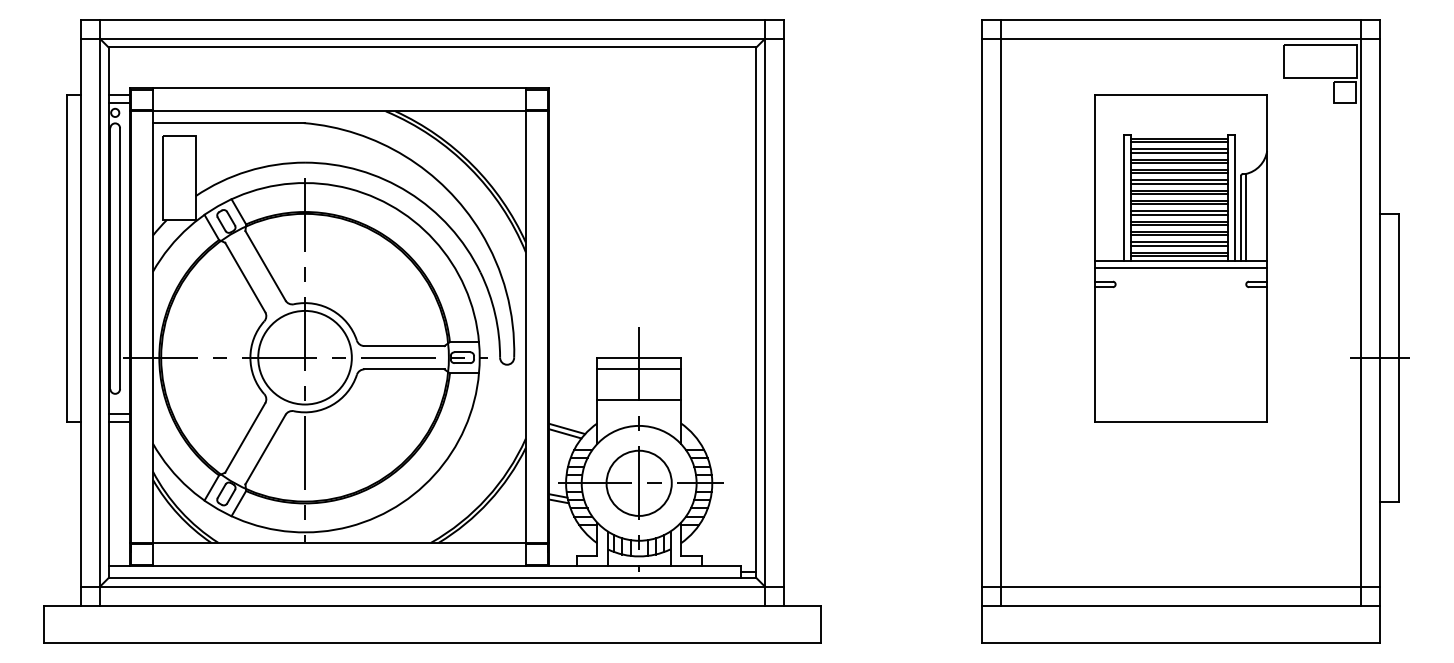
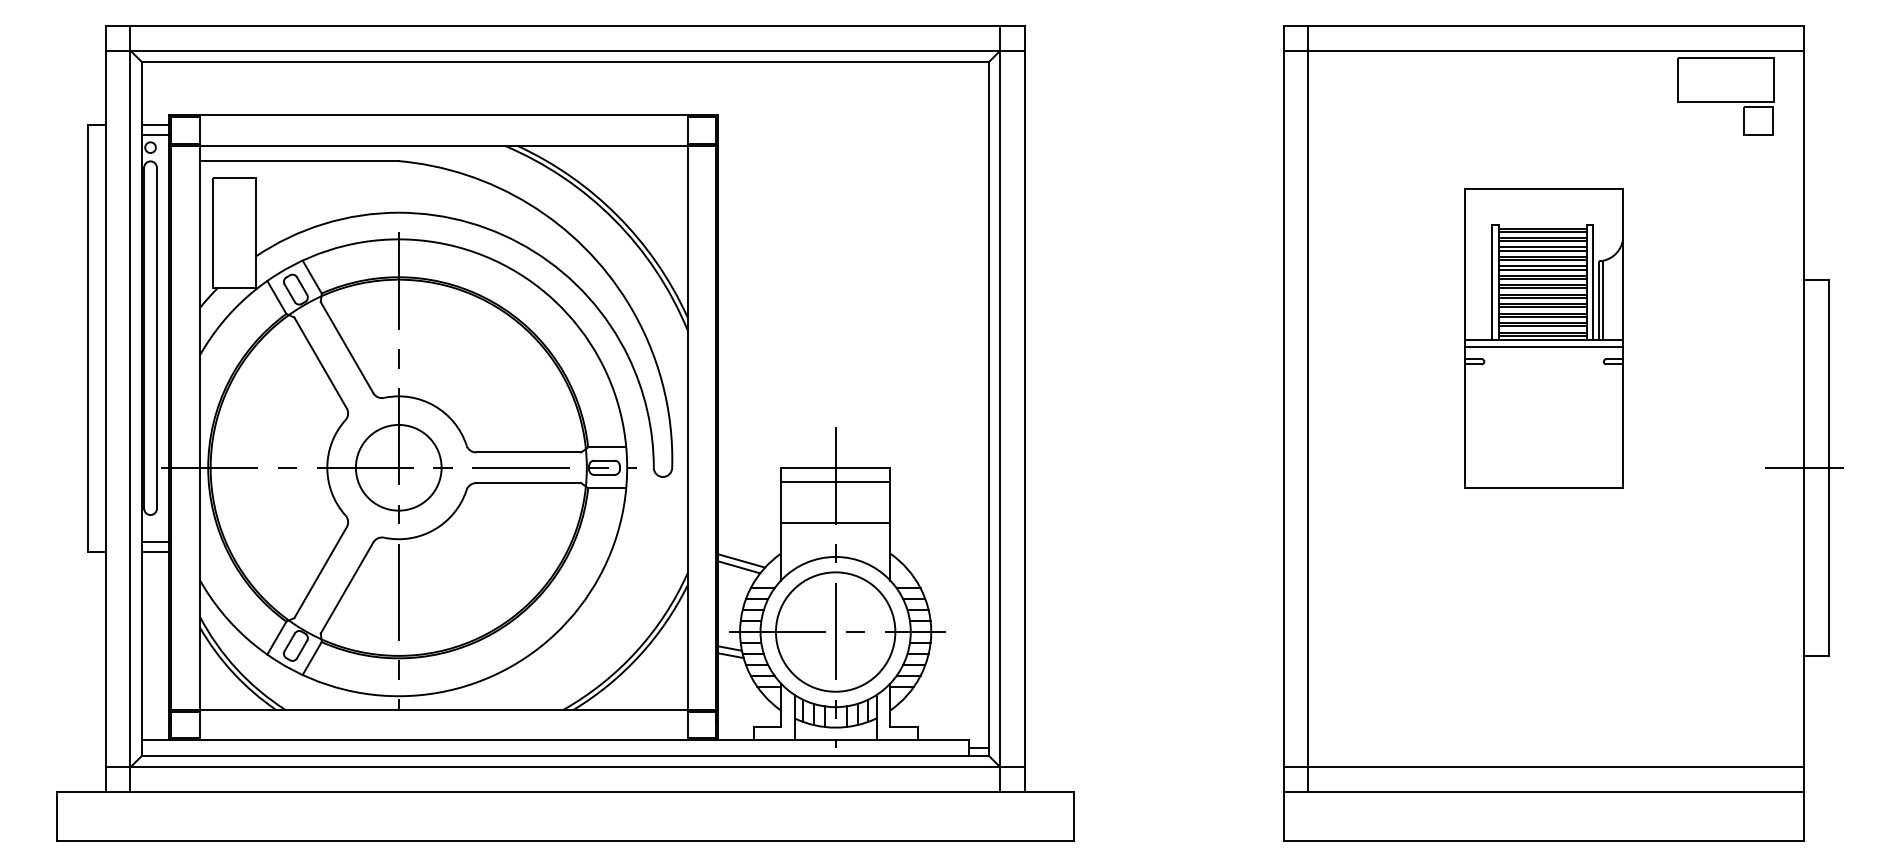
part: (1180, 258) -> (1543, 338), size x0.7
line: (1361, 312) -> (1780, 408), removed
circle: (304, 357) -> (398, 467), size x0.7
circle: (638, 482) -> (834, 630), size x1.4

